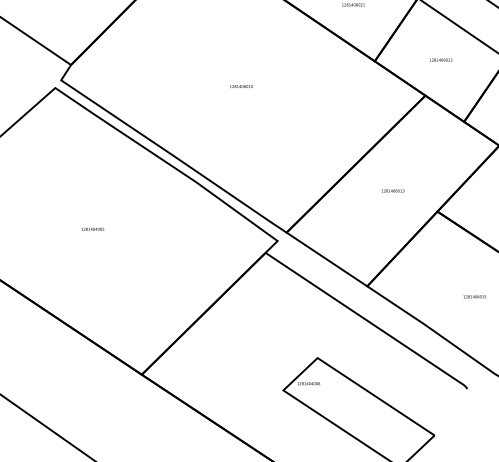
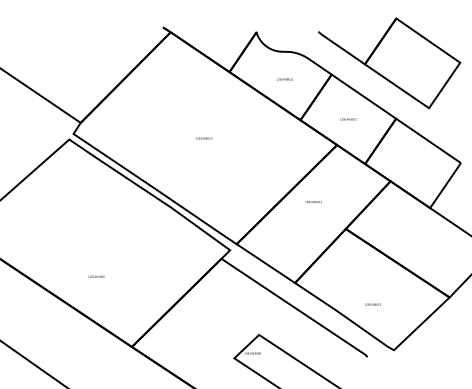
text: (392, 191) -> (313, 202), moved
text: (92, 228) -> (96, 276), moved
text: (474, 296) -> (372, 304), moved

